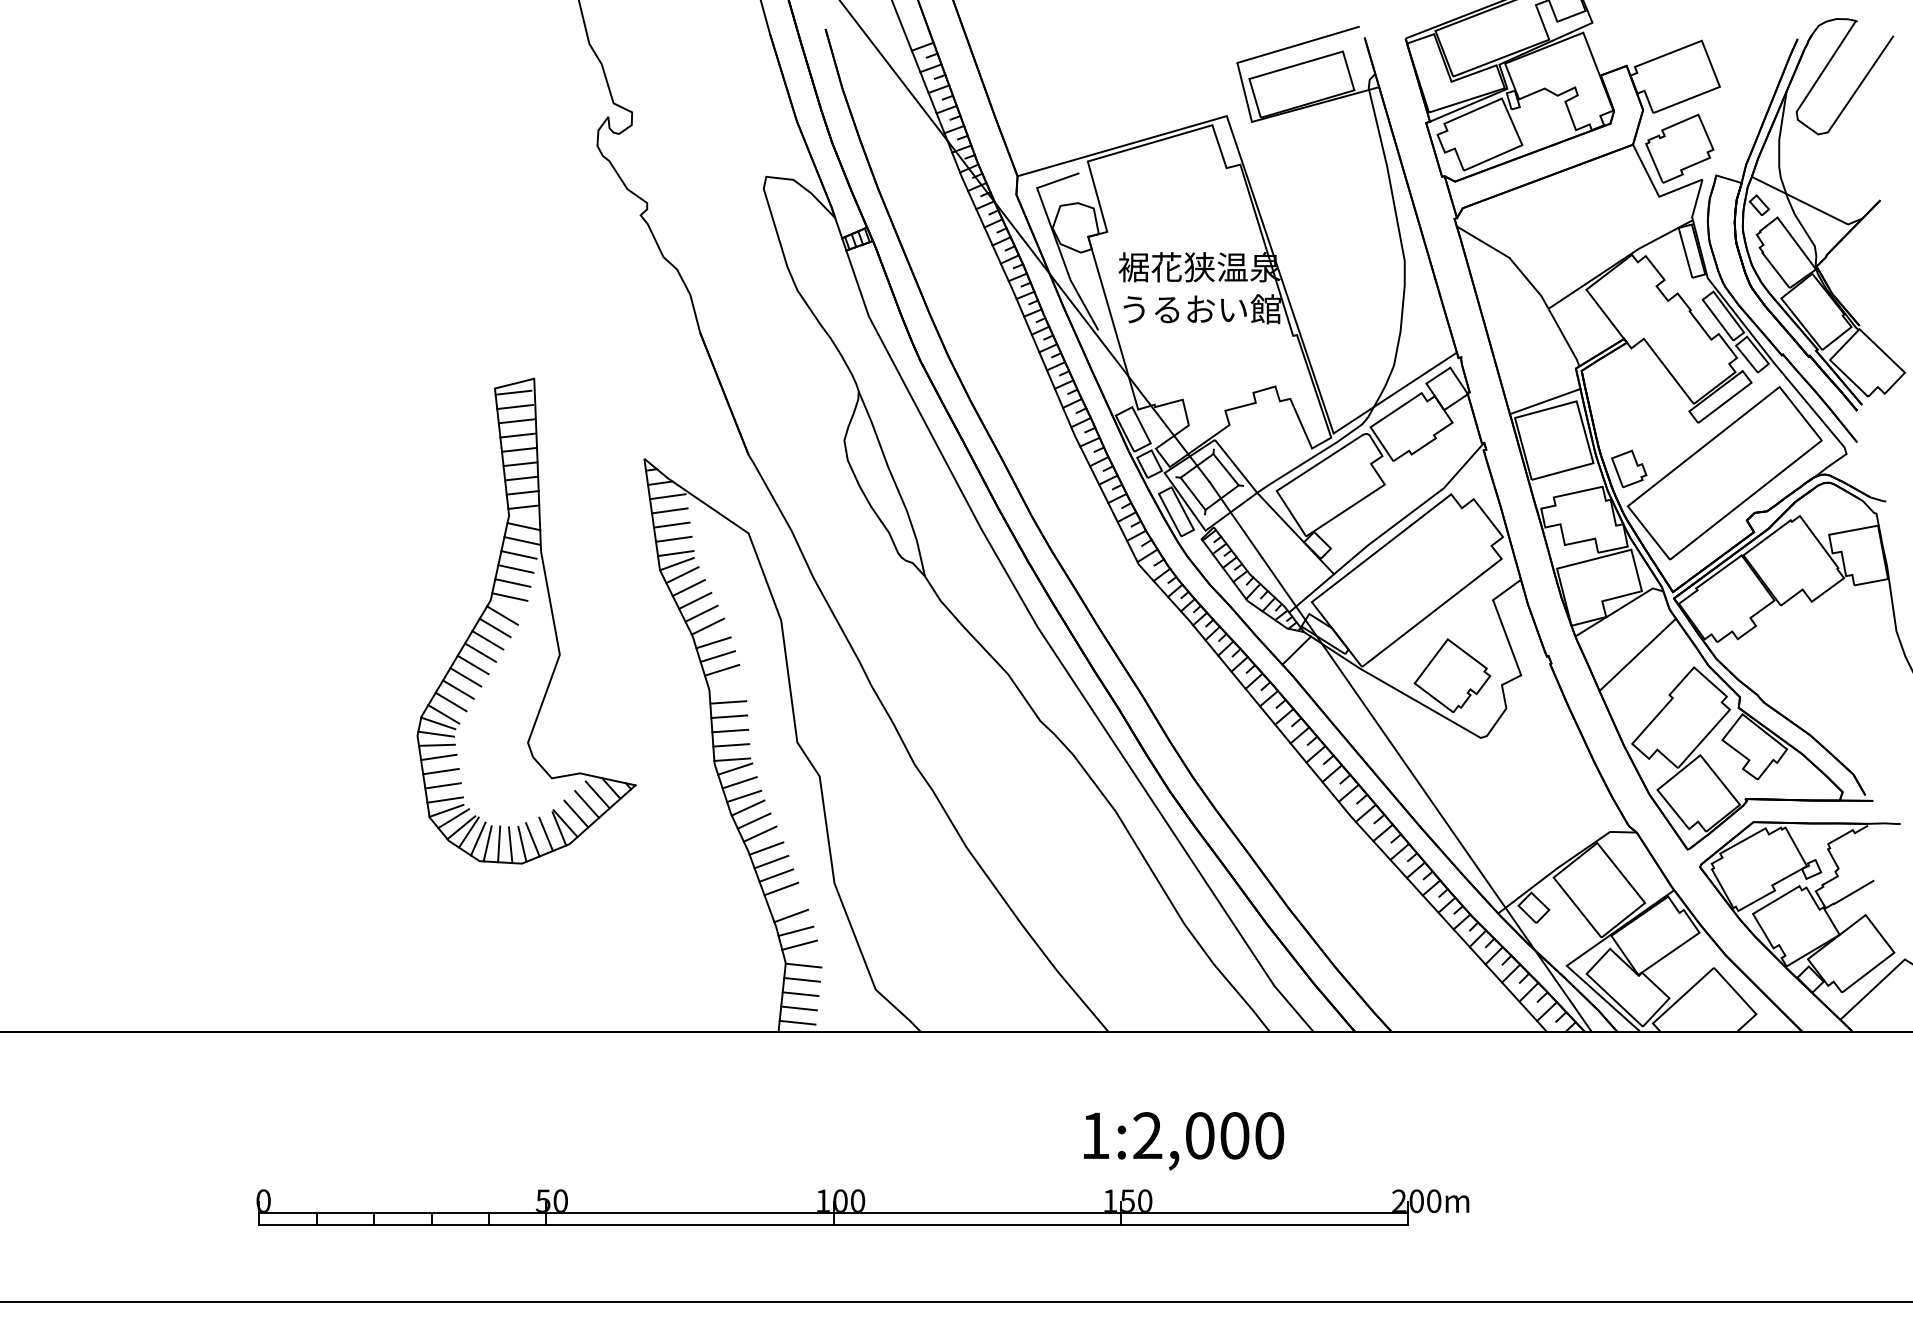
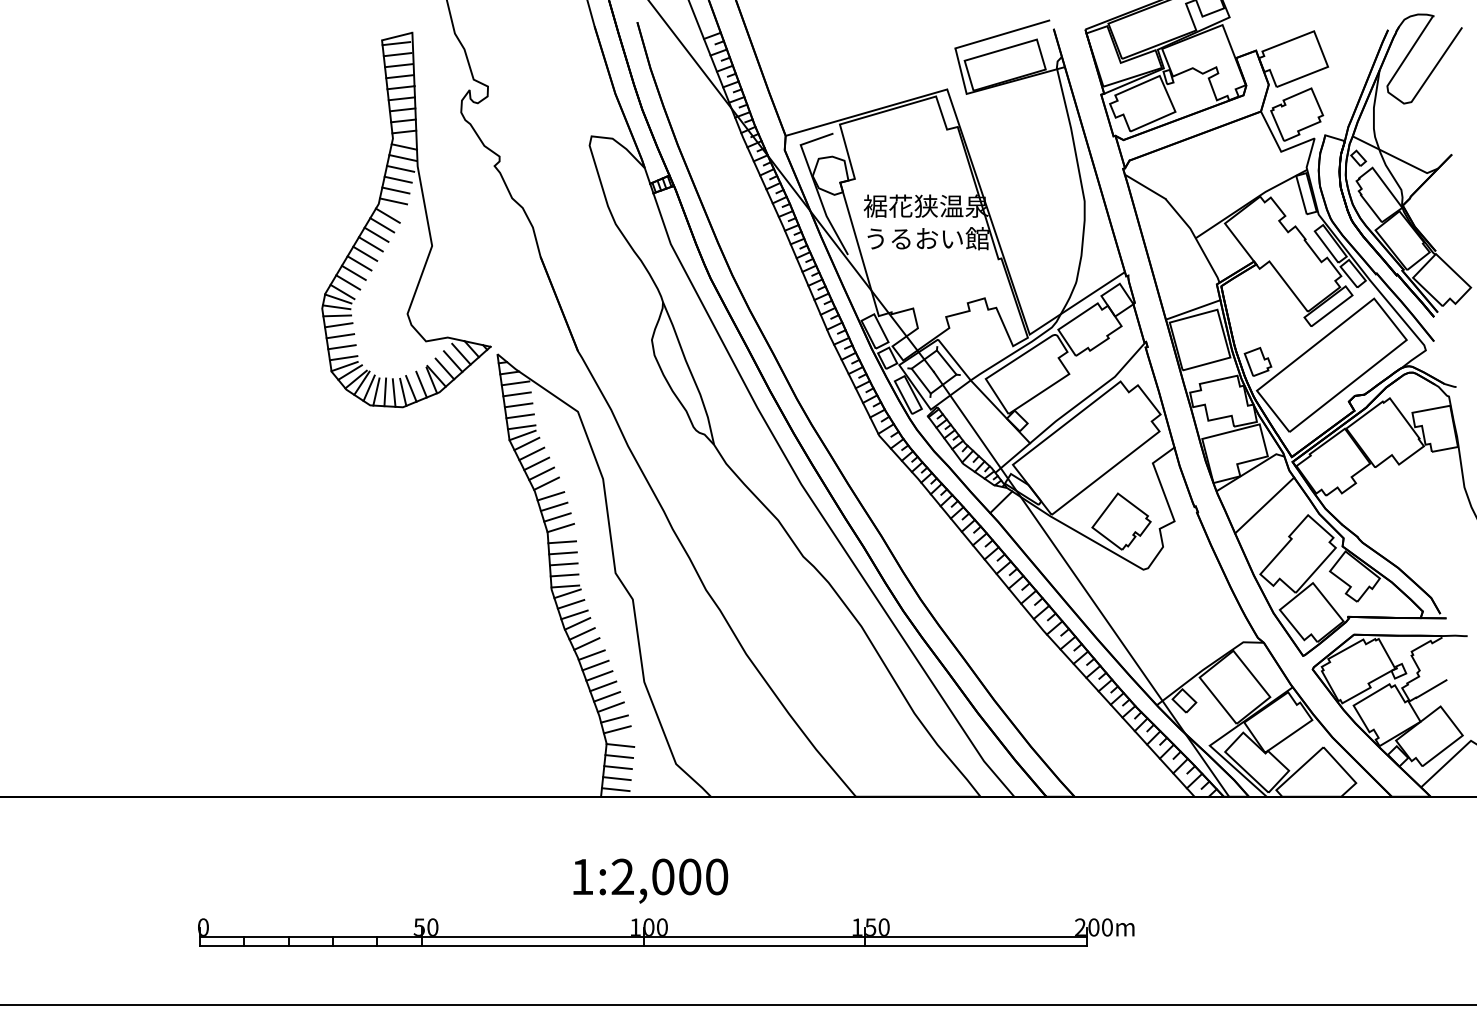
part: (526, 620) -> (406, 219), moved
line: (726, 683) -> (560, 527), added
line: (786, 902) -> (607, 696), added
text: (1184, 1141) -> (651, 881), moved

